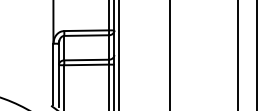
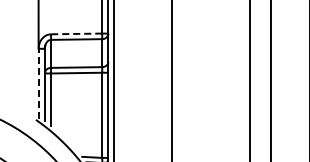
line: (86, 30) -> (76, 33), solid -> dashed
line: (53, 74) -> (38, 83), solid -> dashed

